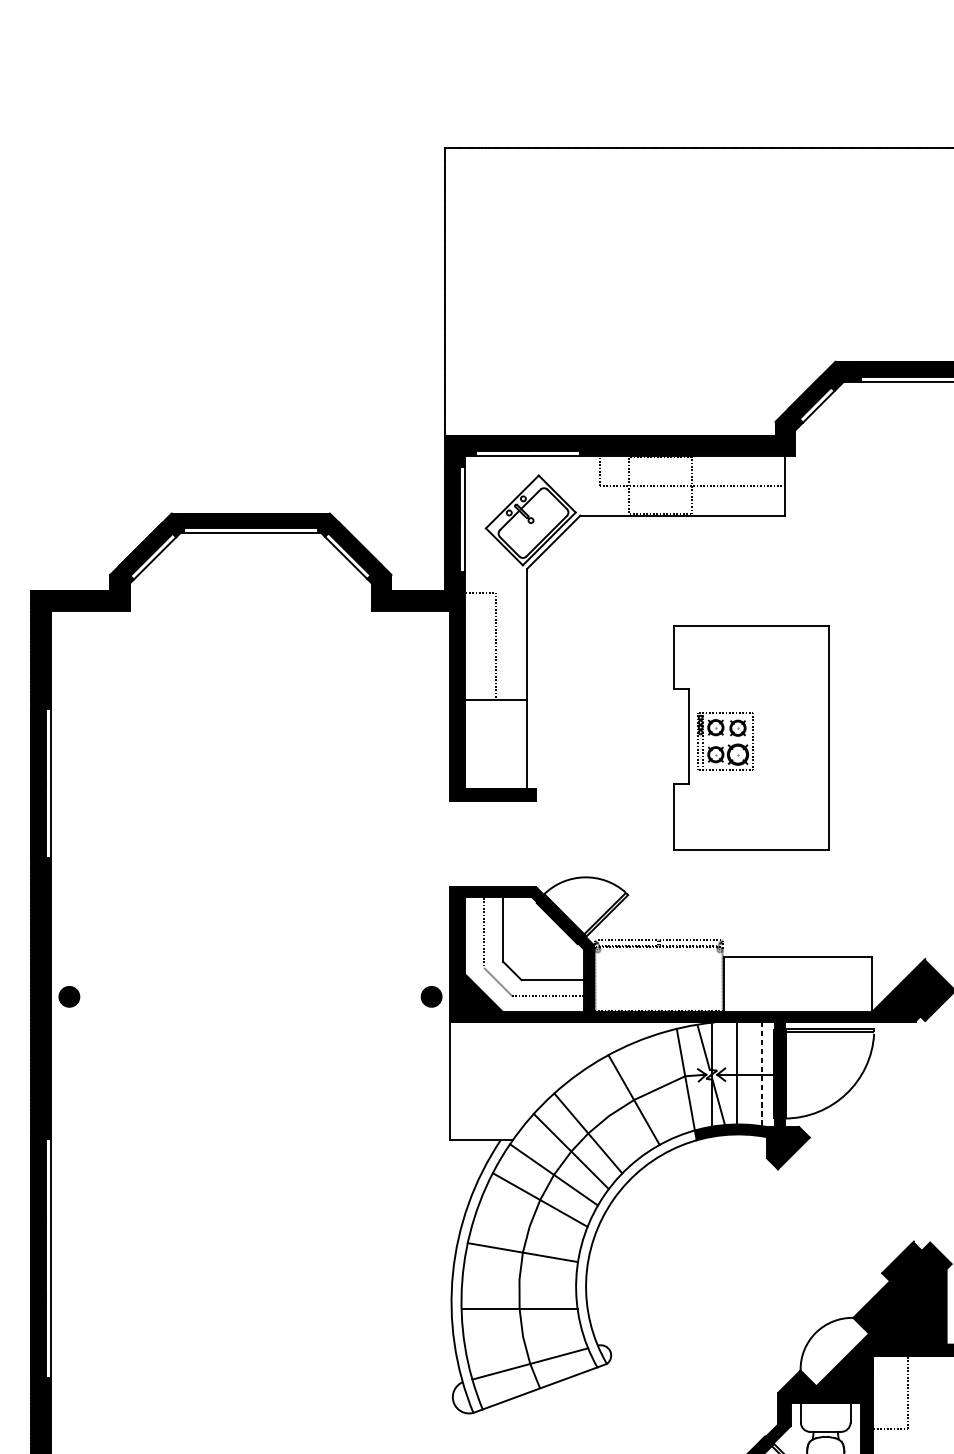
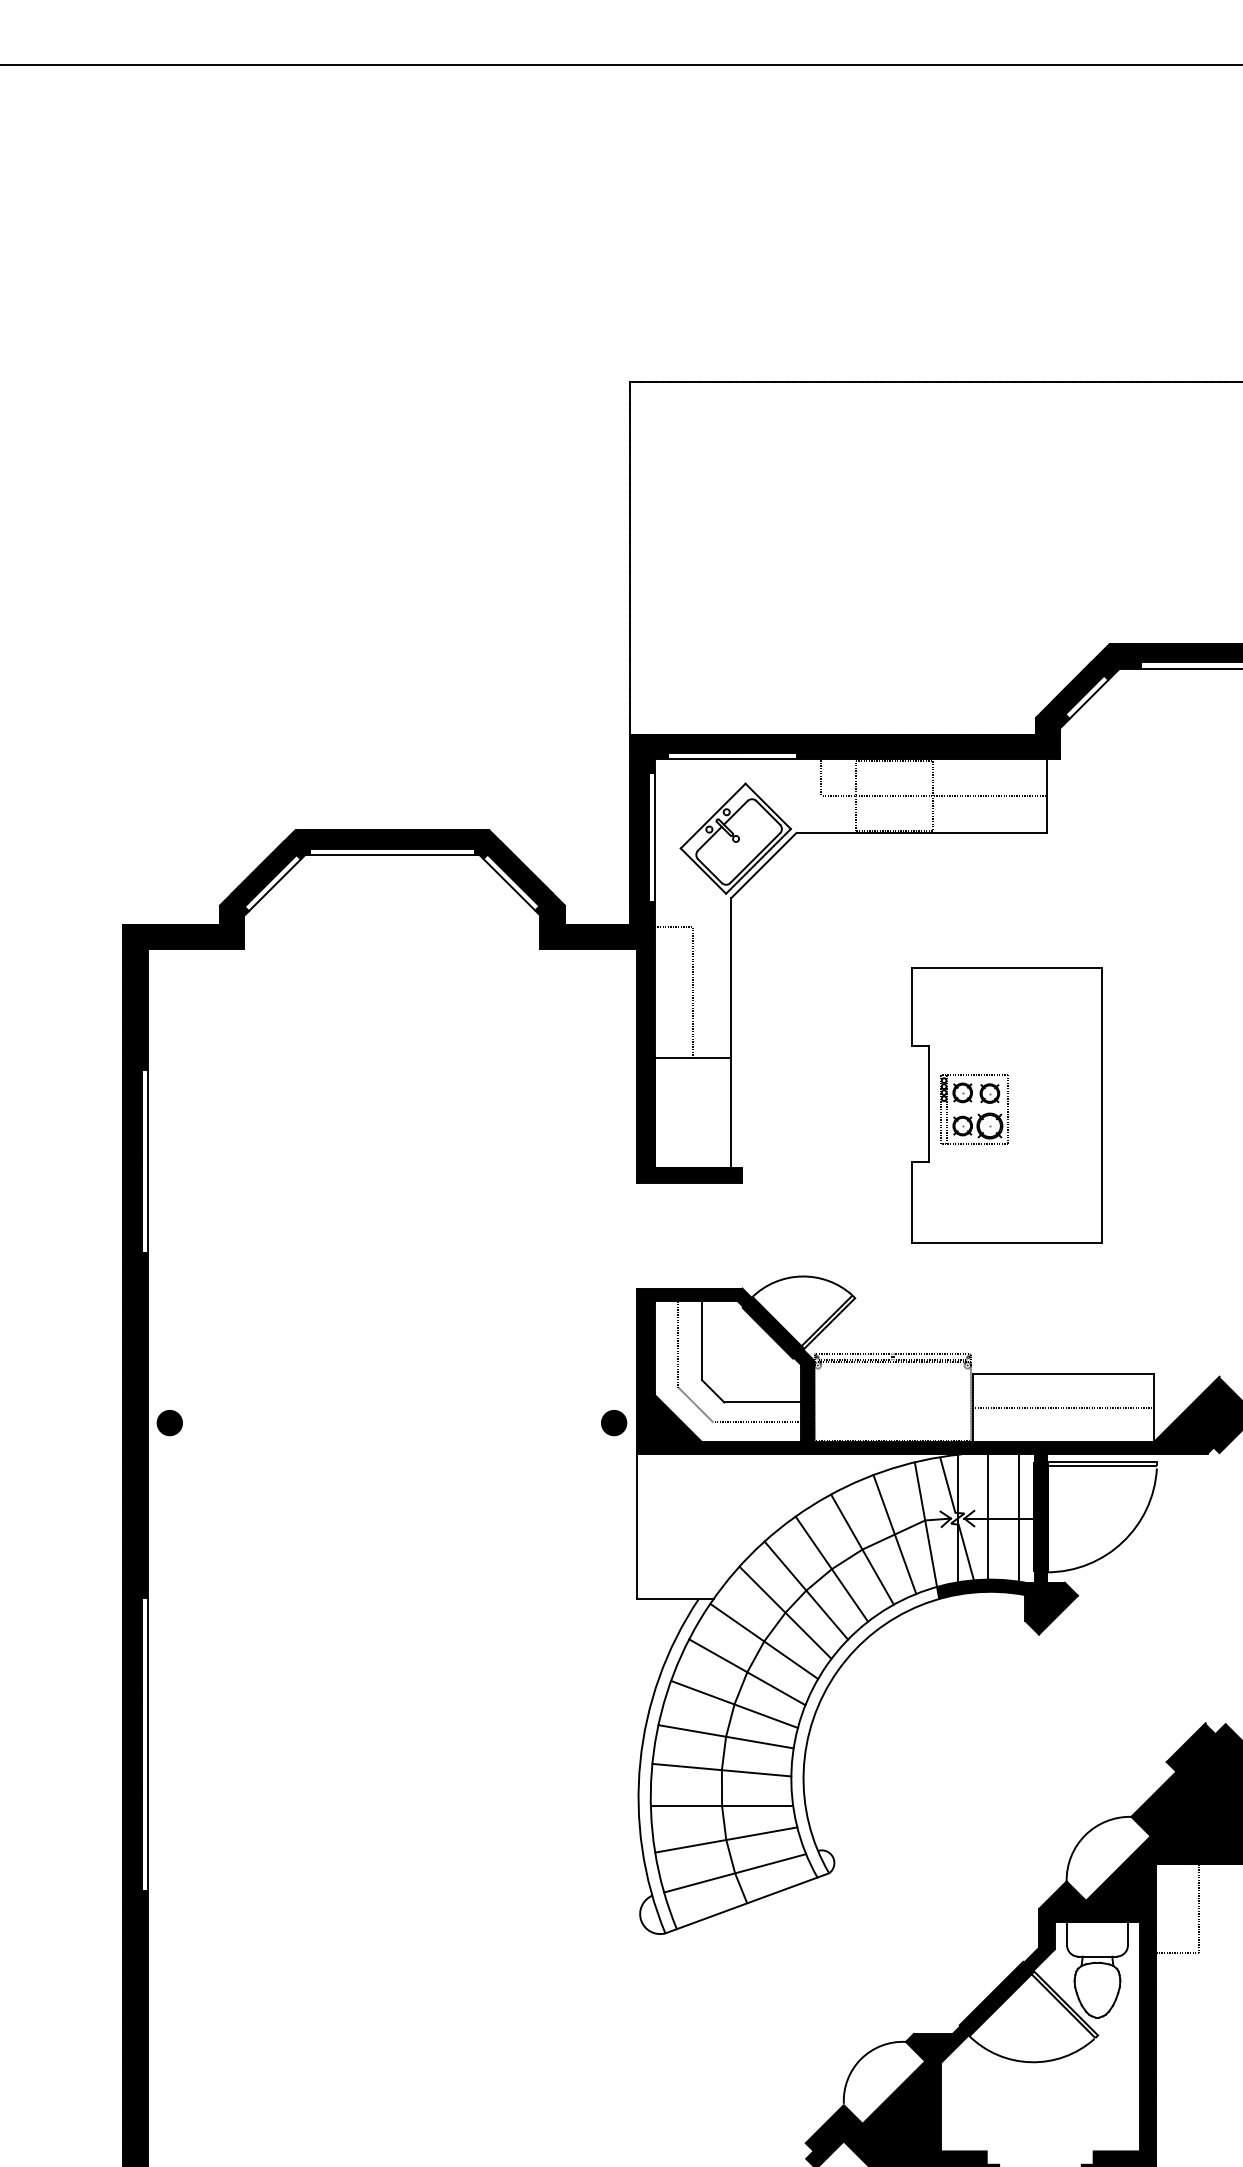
line: (797, 984) -> (1062, 1408), added
line: (761, 1074) -> (1018, 1518), dashed -> solid
line: (660, 1087) -> (894, 1534), added
line: (608, 1115) -> (831, 1568), added
line: (529, 1225) -> (734, 1703), added
line: (519, 1279) -> (721, 1769), added
line: (523, 1336) -> (726, 1839), added

